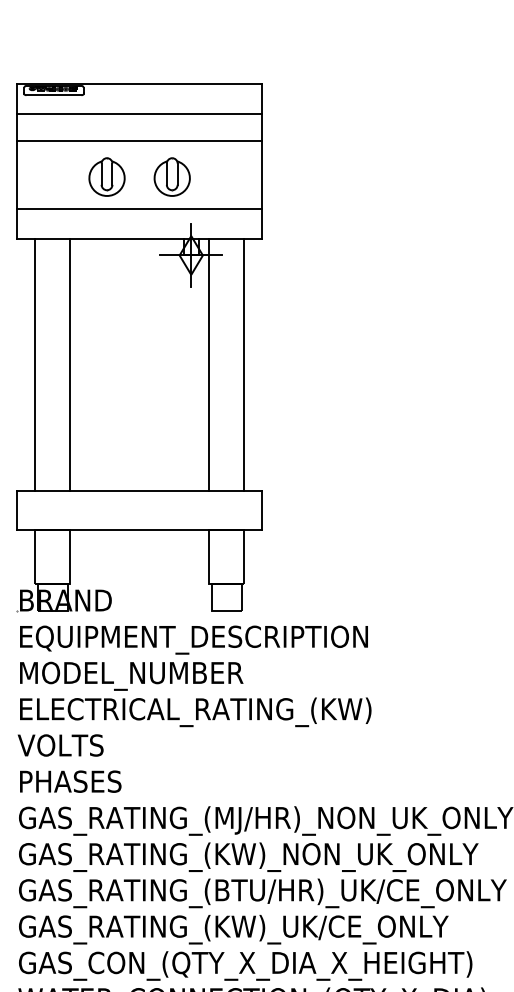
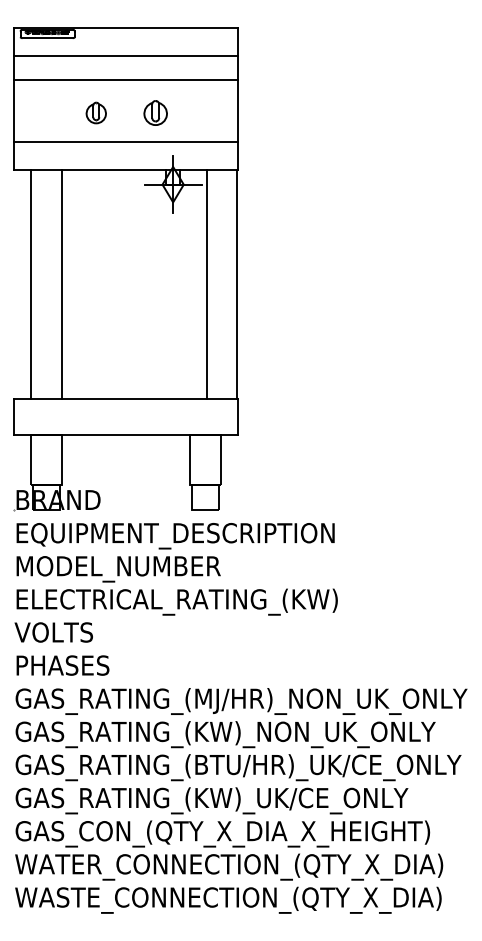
part: (107, 176) -> (96, 112), size x0.6
part: (171, 176) -> (155, 112), size x0.7
line: (209, 364) -> (206, 284), moved
line: (244, 364) -> (237, 284), moved

